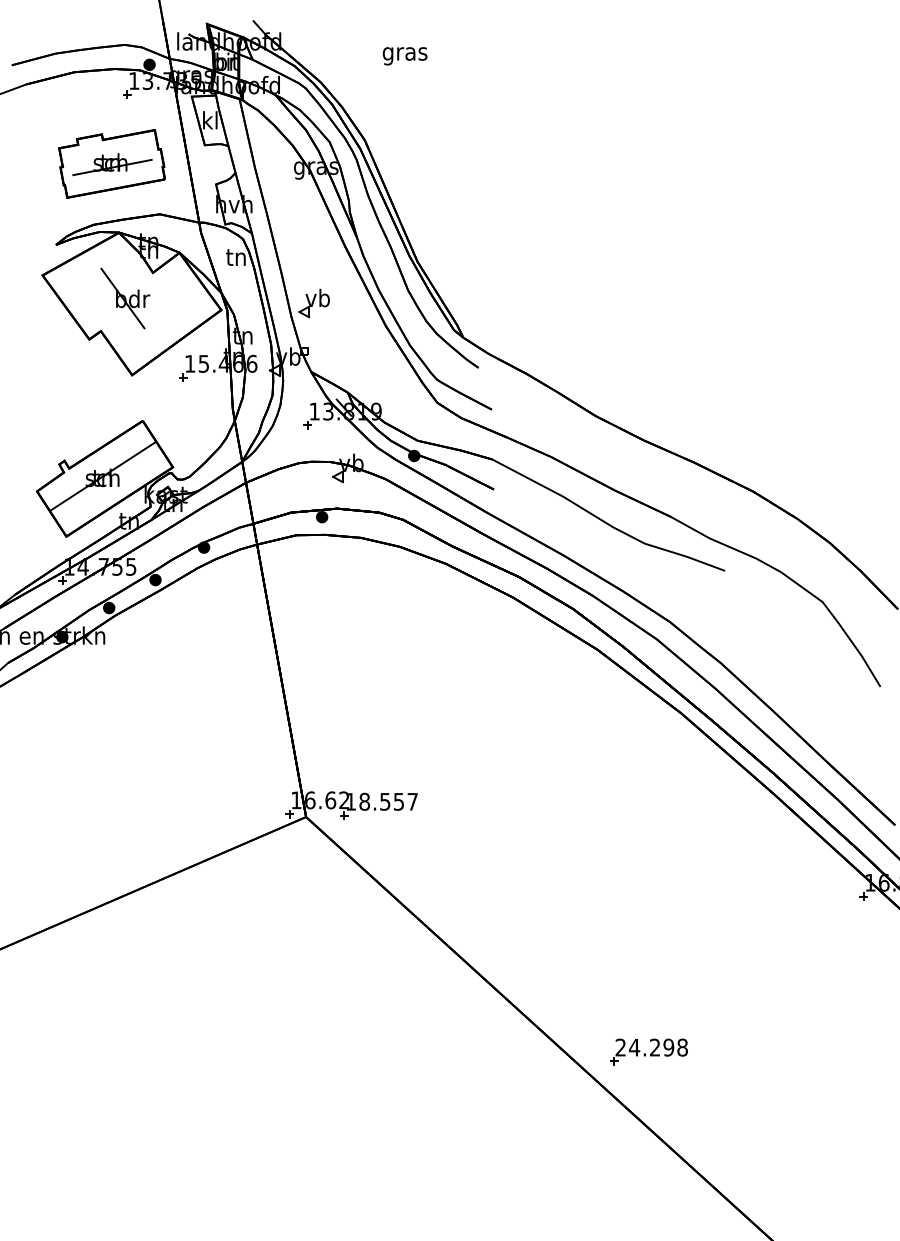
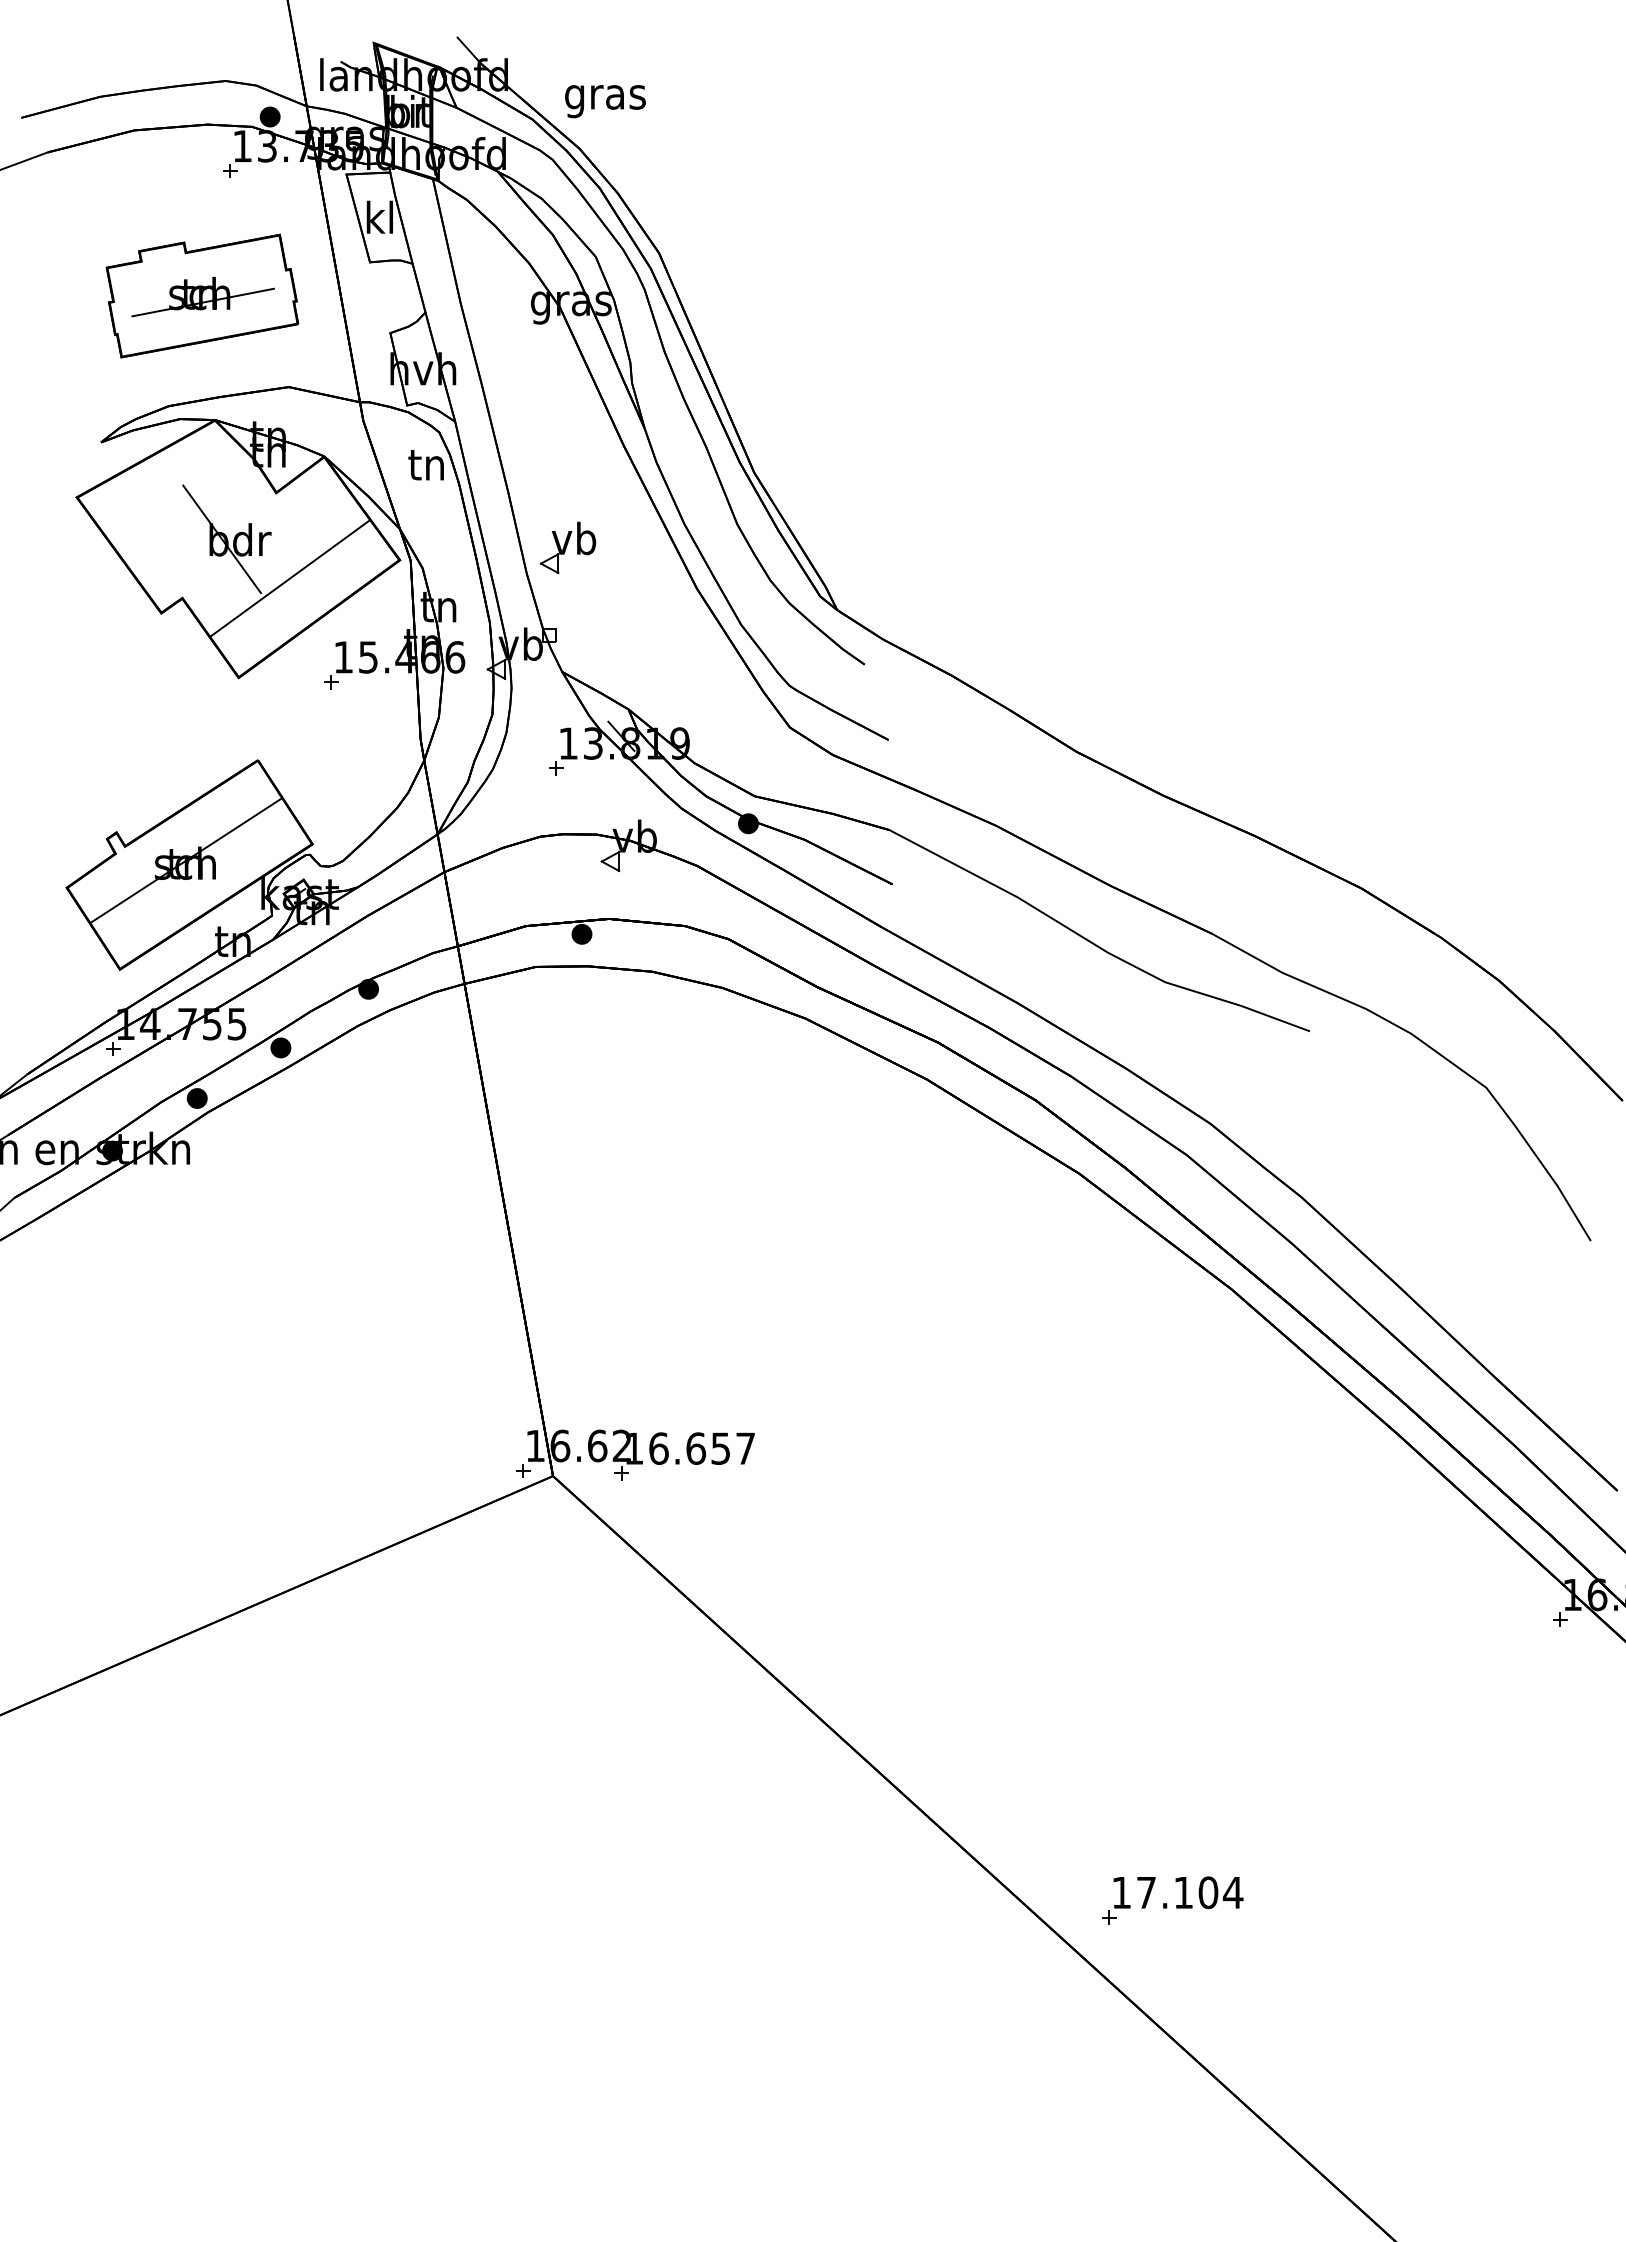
text: (404, 56) -> (604, 101), moved
line: (160, 320) -> (289, 578), added
text: (374, 801) -> (676, 1448), 18.557 -> 16.657
text: (651, 1047) -> (1177, 1892), 24.298 -> 17.104

